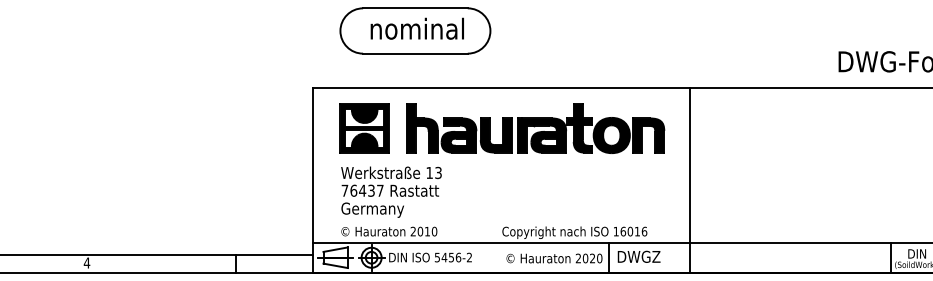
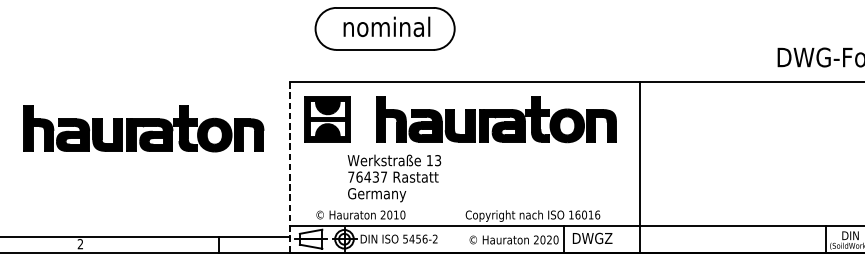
part: (364, 128) -> (327, 119), moved
part: (155, 138) -> (144, 128), added
line: (313, 181) -> (290, 168), solid -> dashed
text: (391, 191) -> (394, 177), moved
text: (86, 262) -> (80, 243), 4 -> 2

